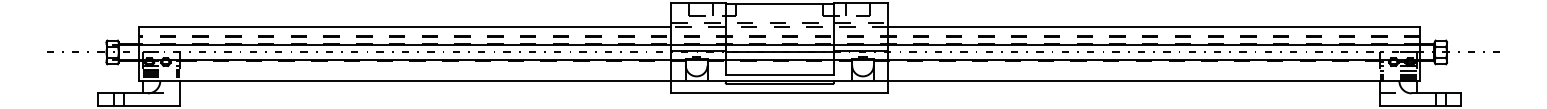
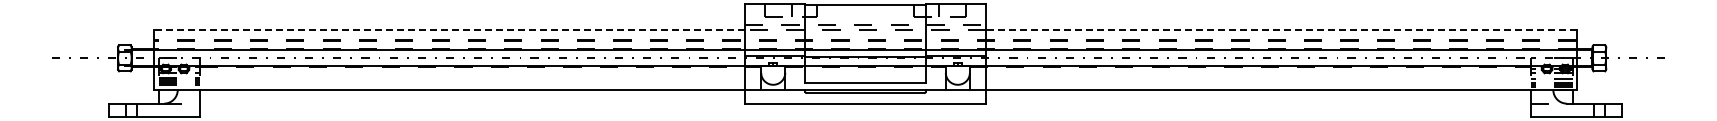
line: (405, 26) -> (449, 29), solid -> dashed
line: (1153, 26) -> (1280, 29), solid -> dashed

